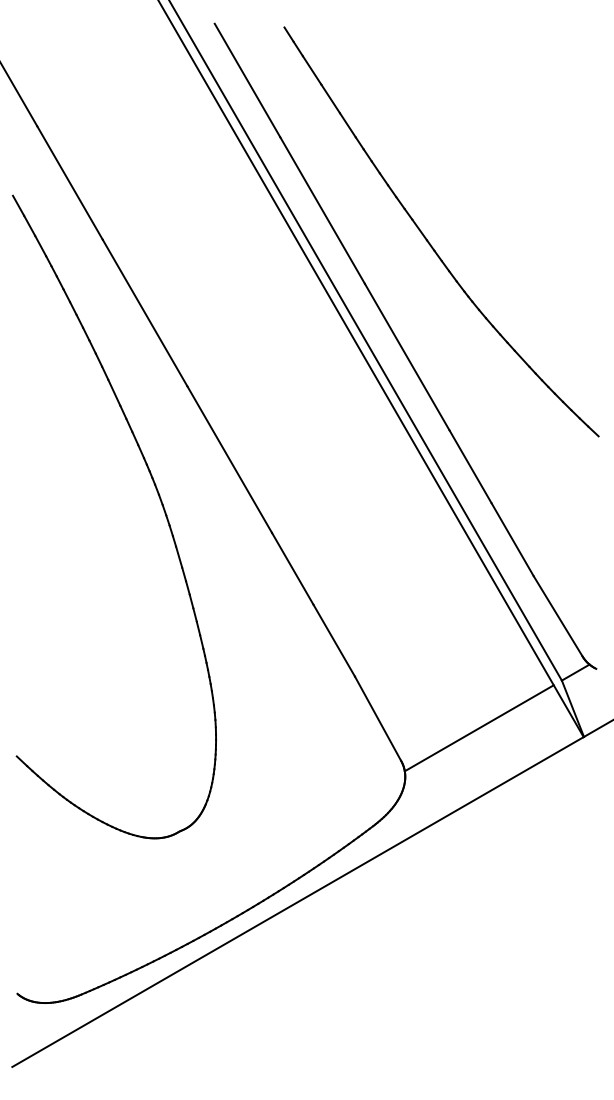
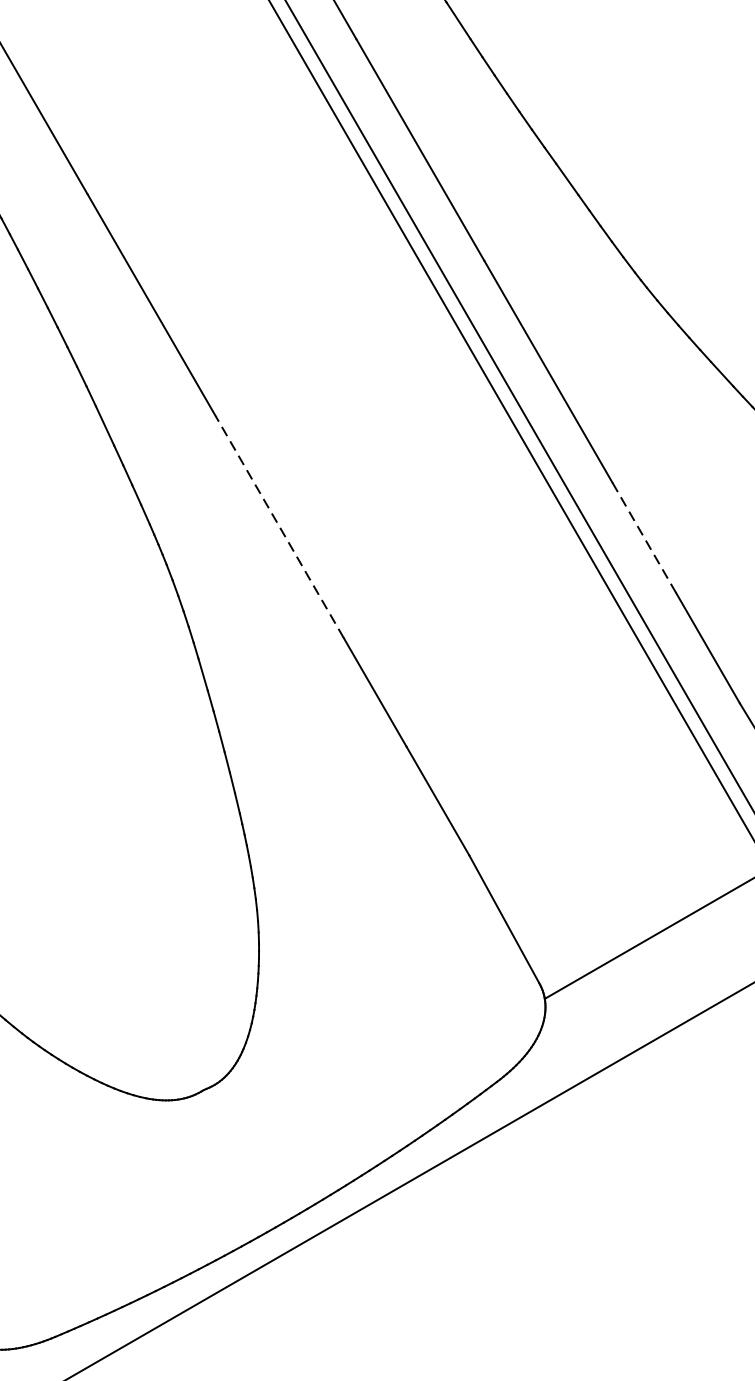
line: (229, 459) -> (279, 526), solid -> dashed
line: (470, 467) -> (644, 538), solid -> dashed

